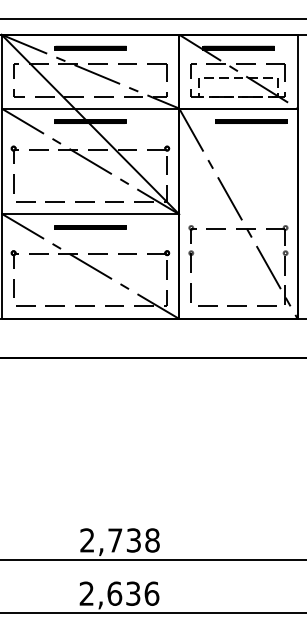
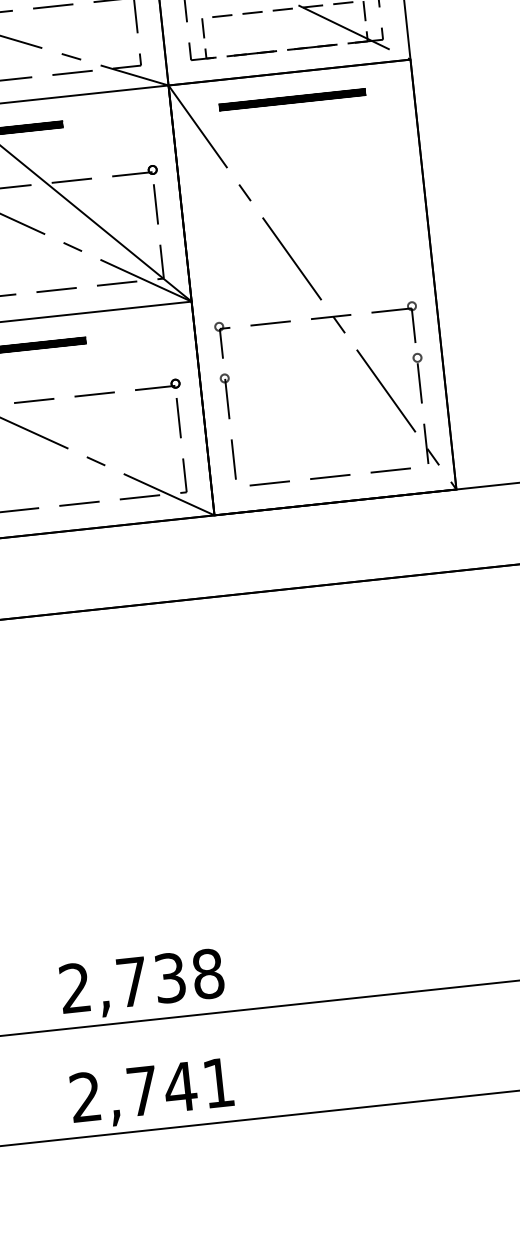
line: (251, 121) -> (292, 99), moved
text: (133, 593) -> (180, 1086), 2,636 -> 2,741

